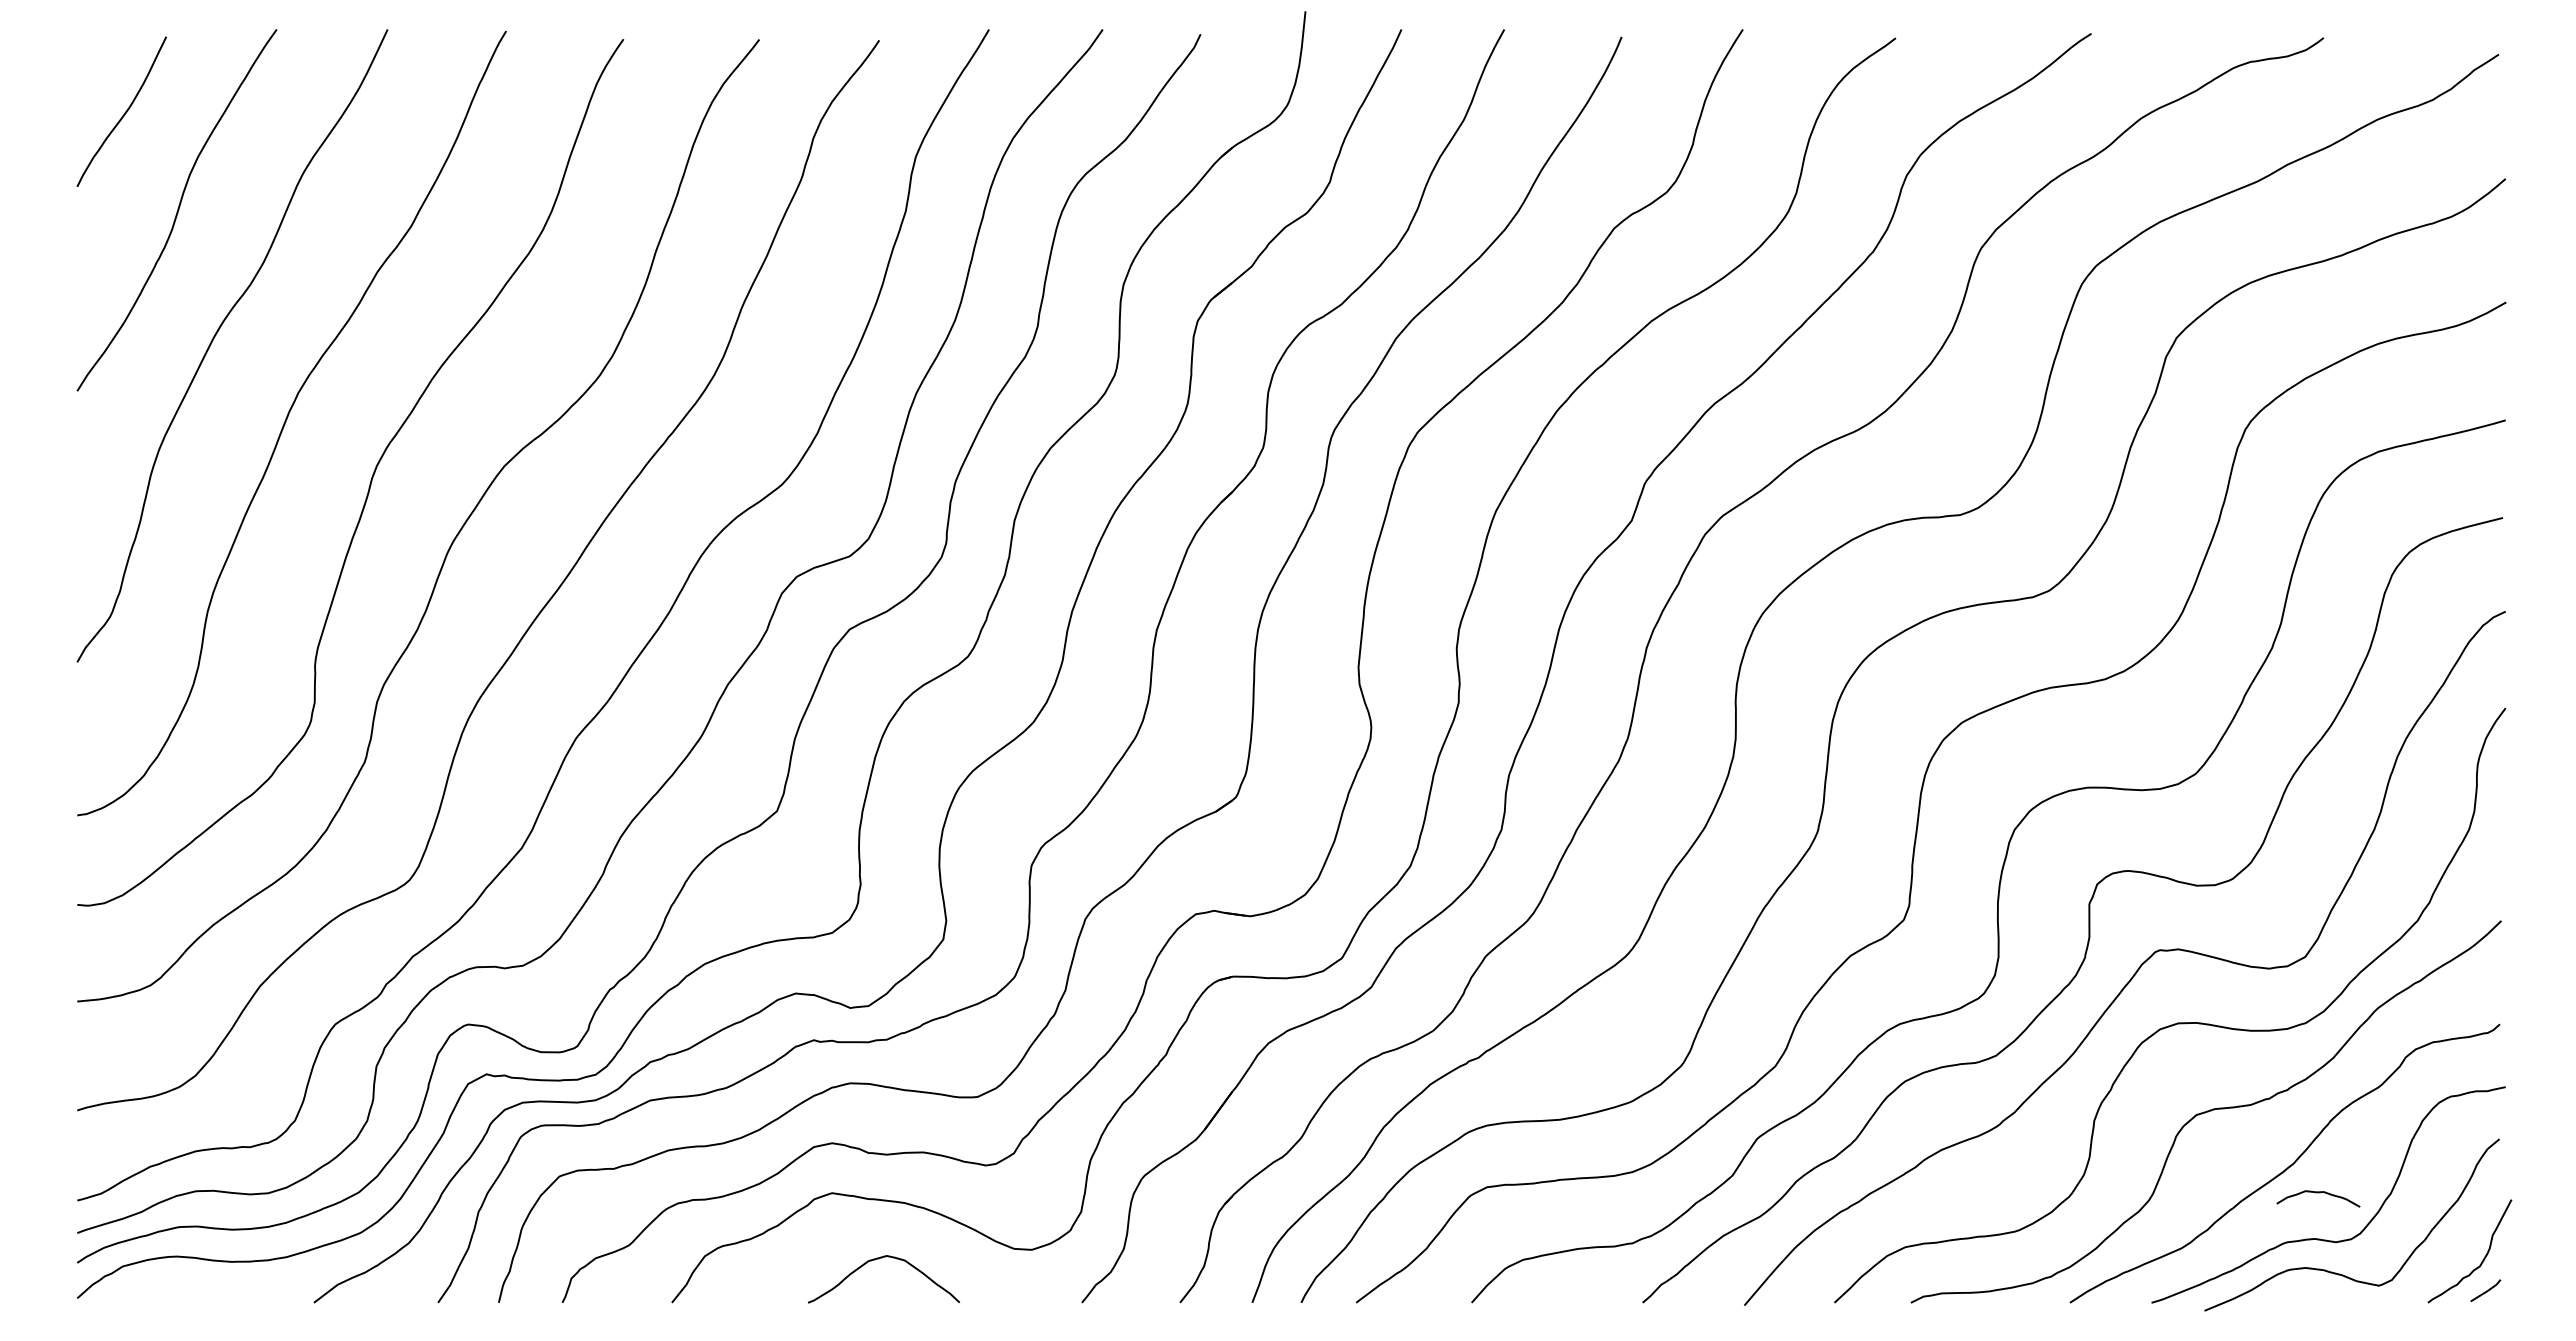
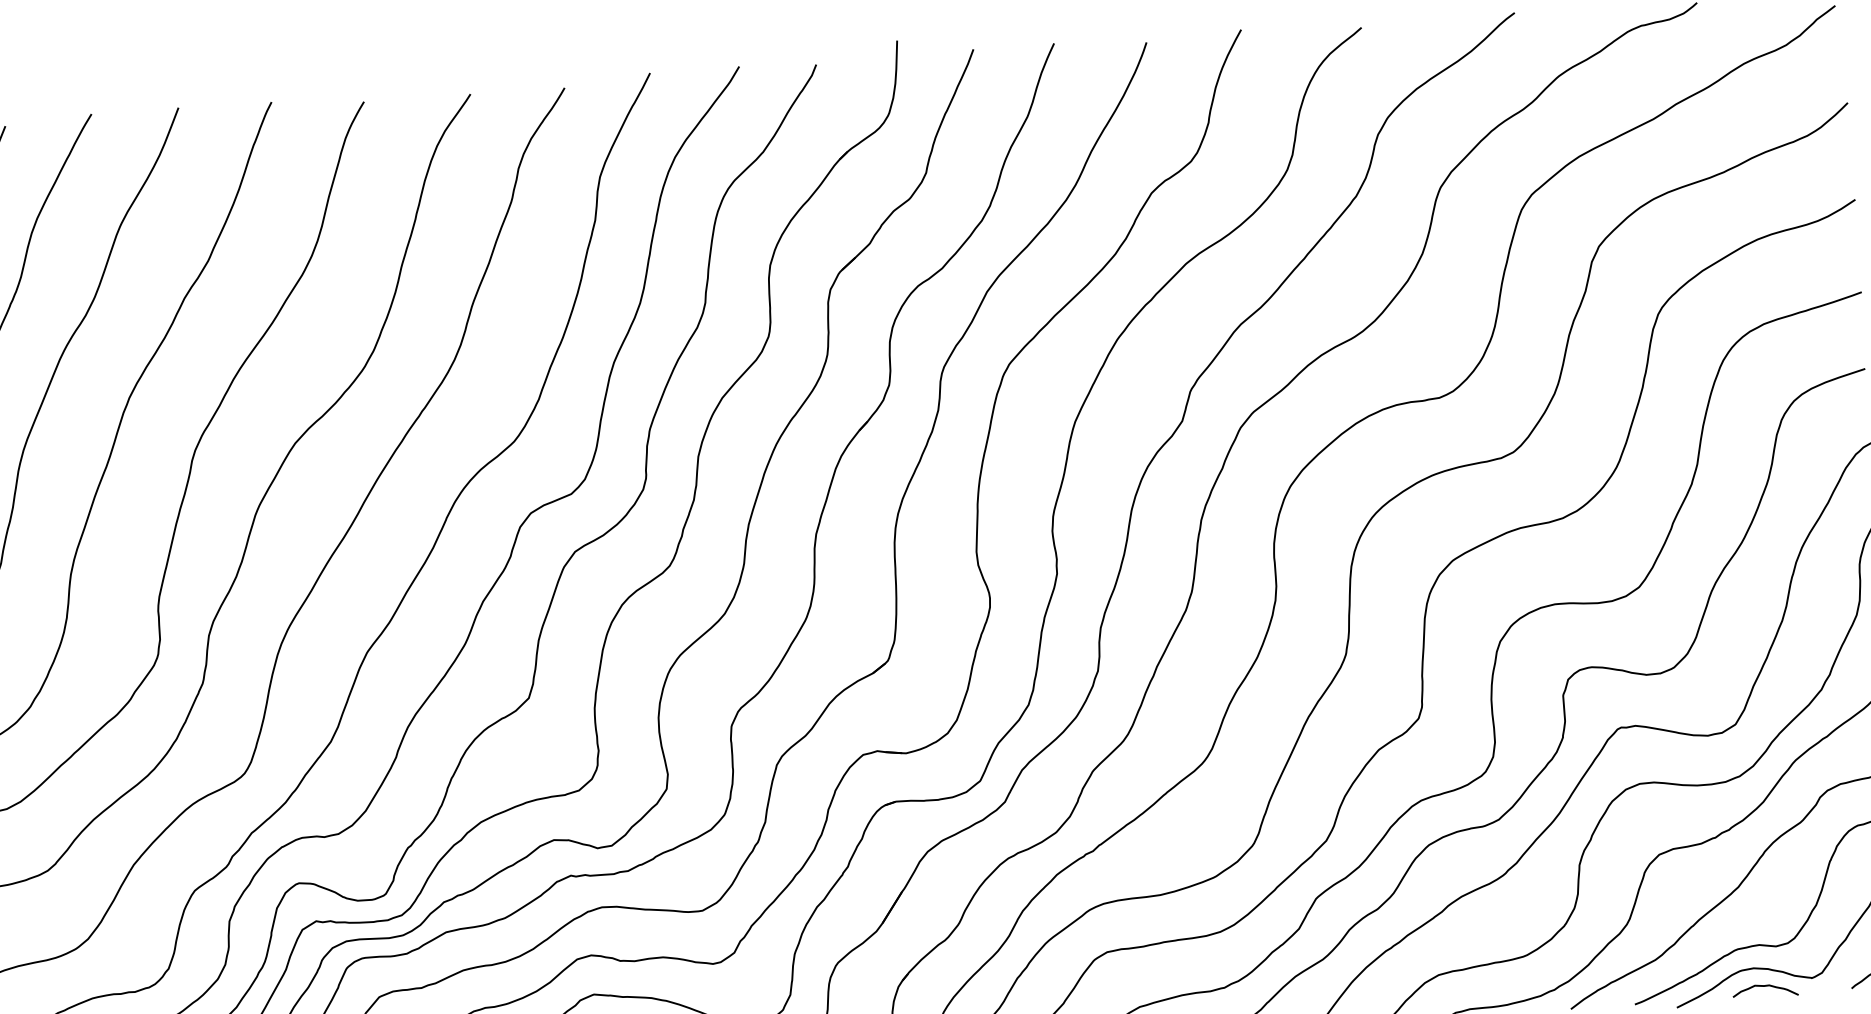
curve: (2318, 1193) -> (1765, 986), moved

